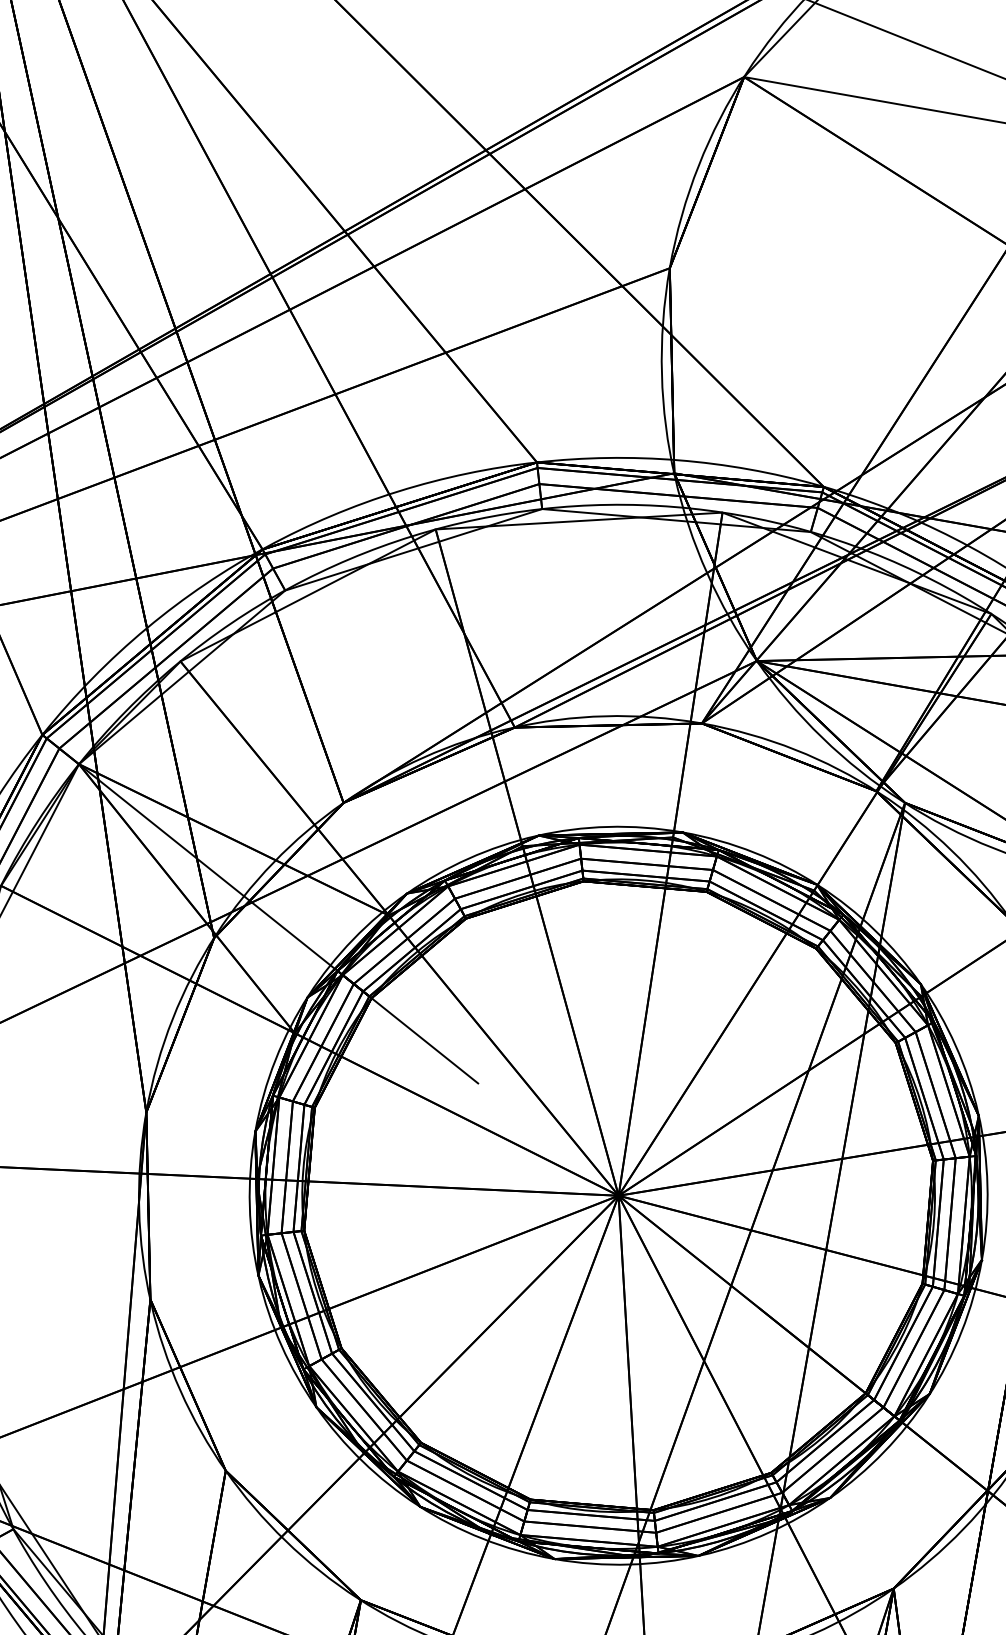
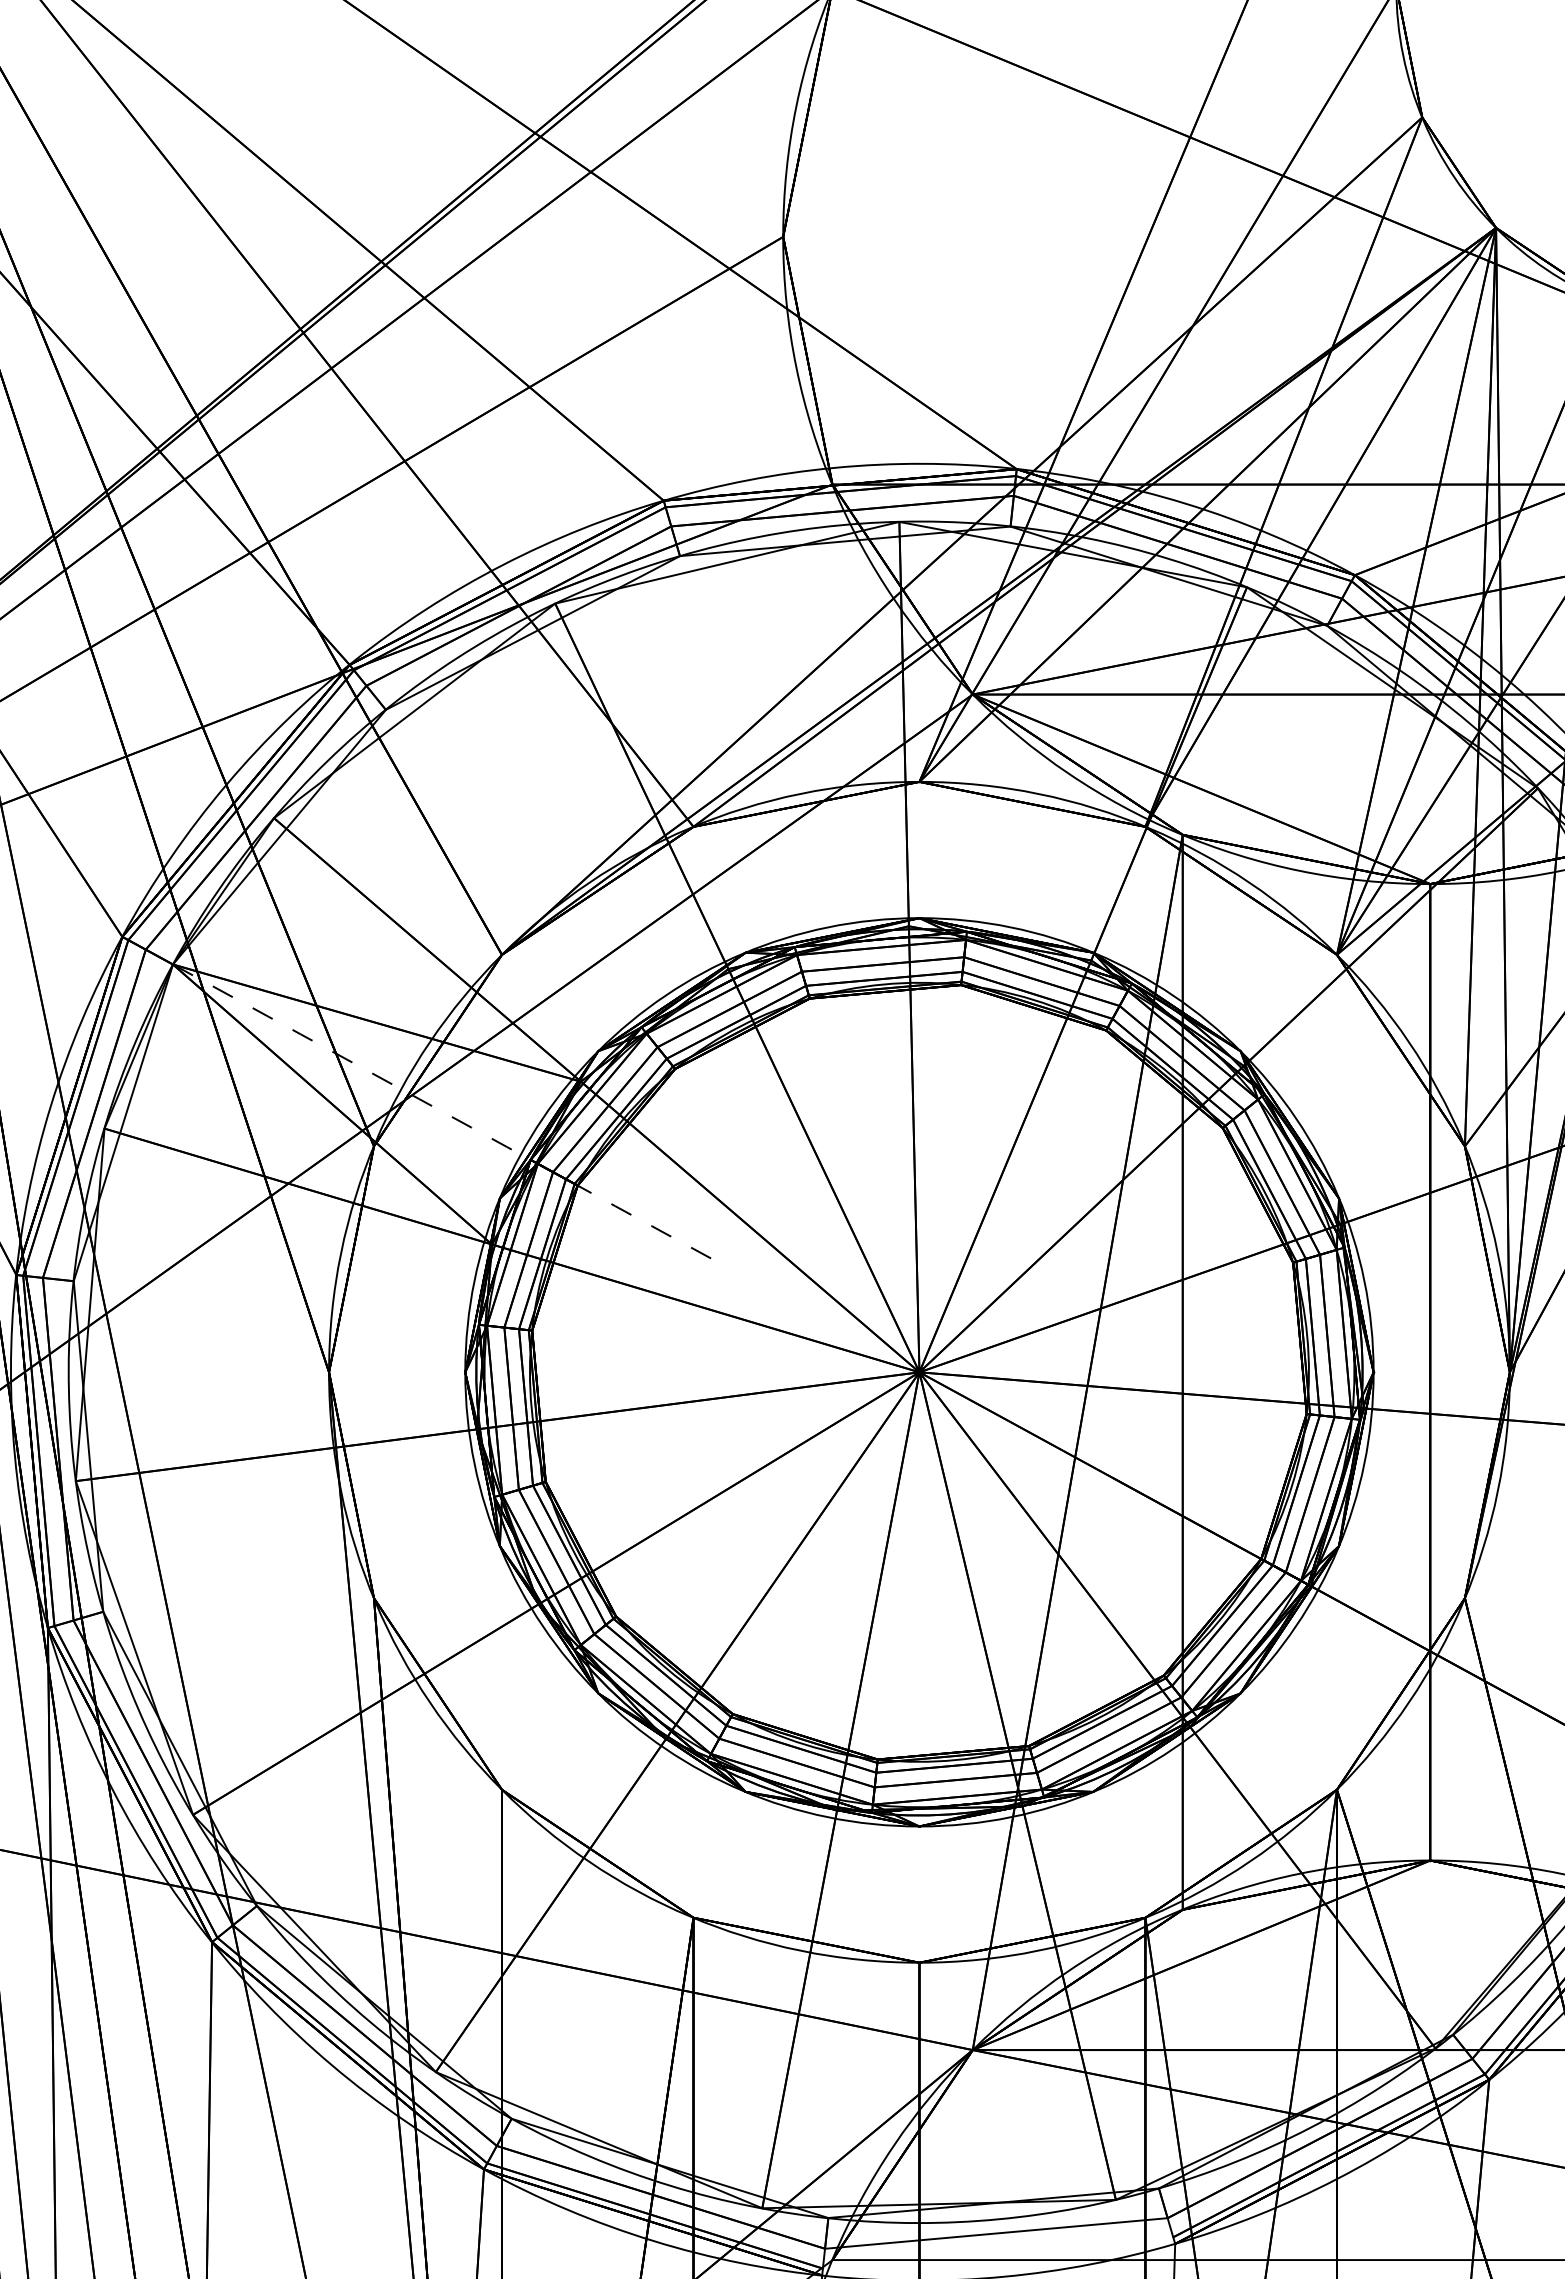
arc: (278, 923) -> (448, 1115), solid -> dashed

